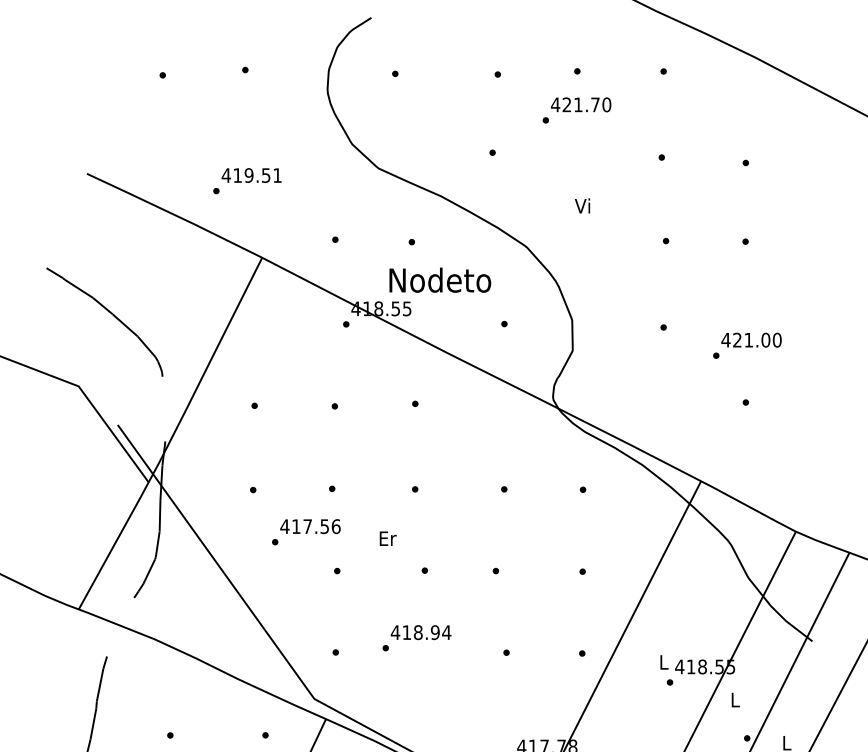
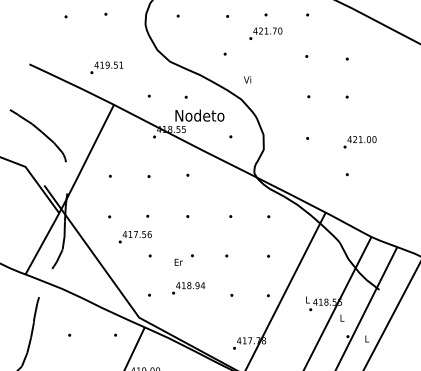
text: (582, 205) -> (247, 79), moved
text: (746, 346) -> (359, 142), moved
text: (387, 536) -> (178, 261), moved

